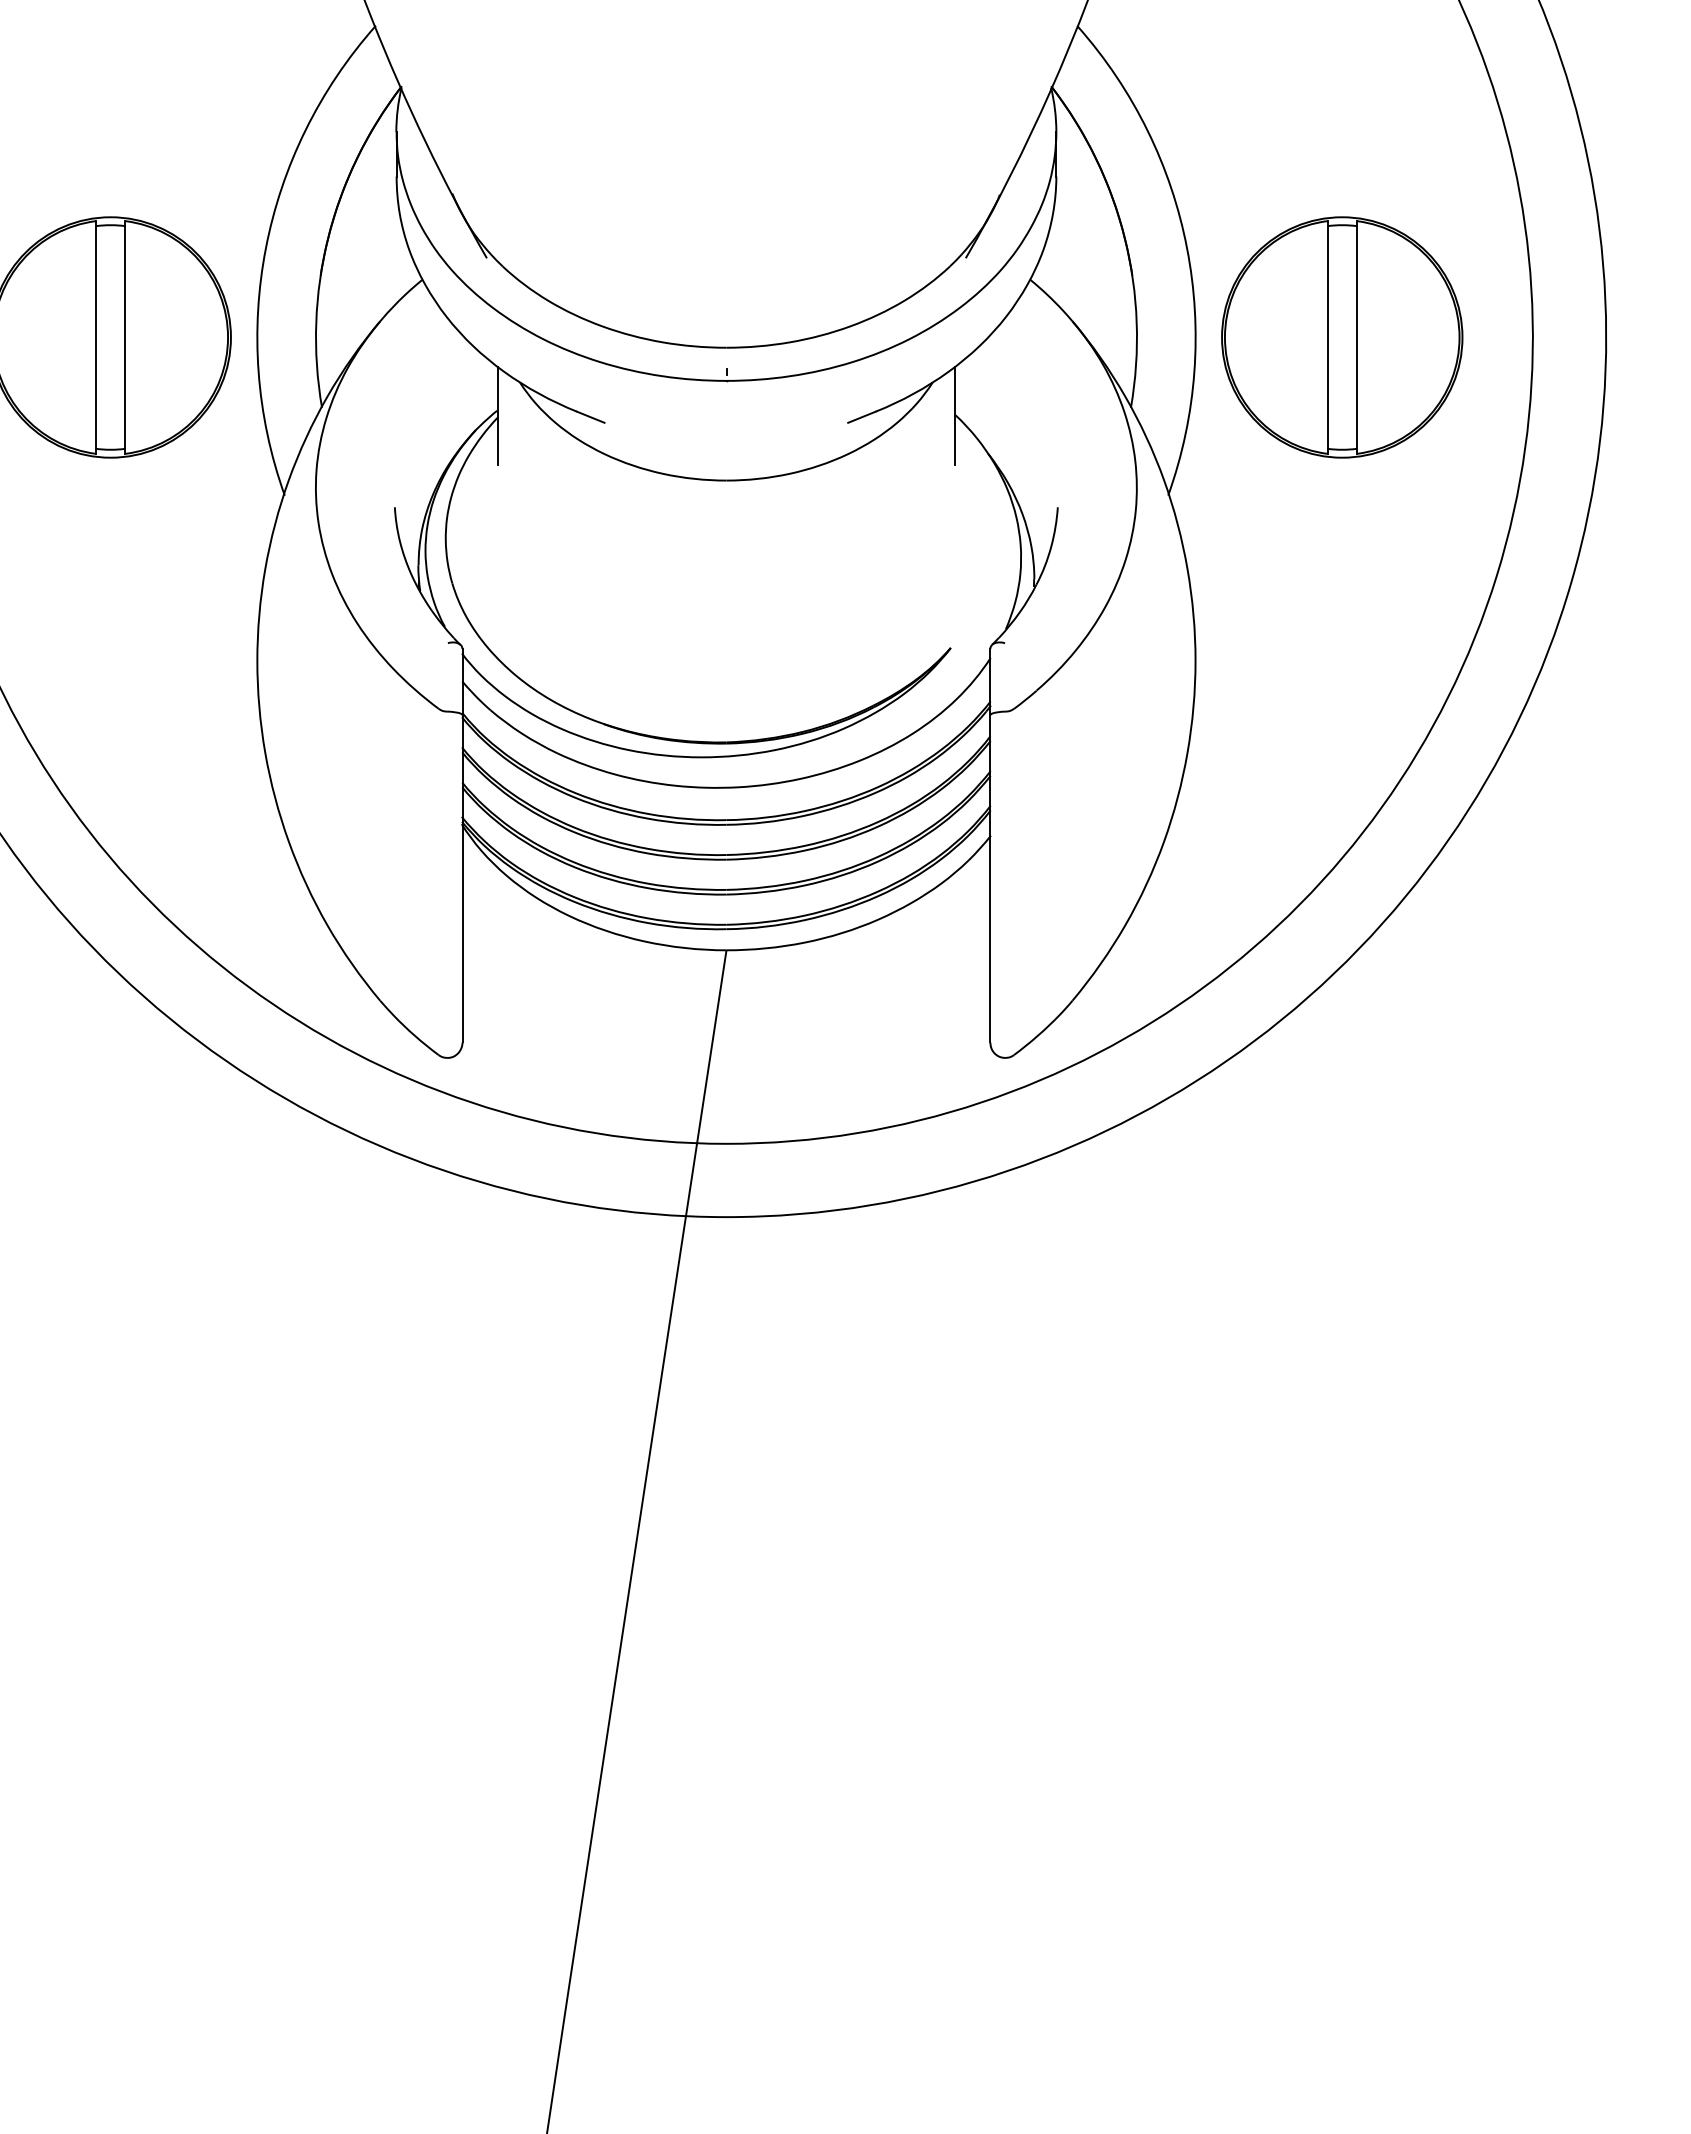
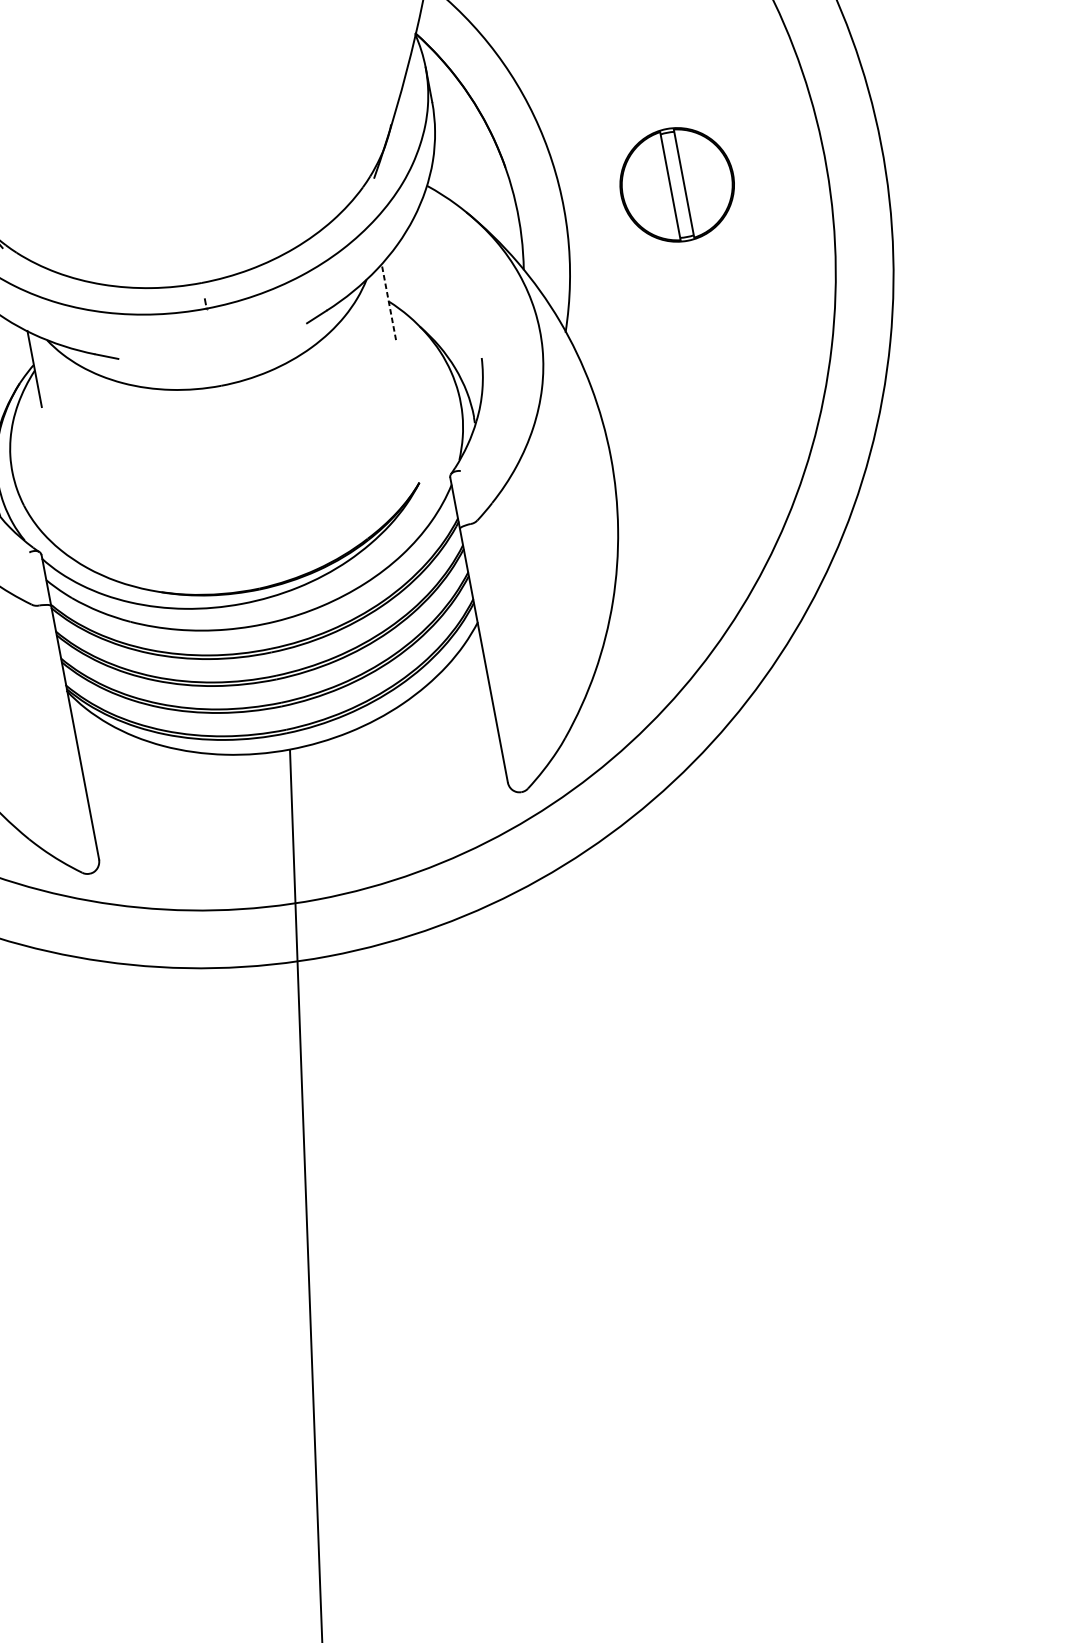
part: (1342, 337) -> (677, 184), size x0.6
line: (955, 415) -> (389, 301), solid -> dashed

